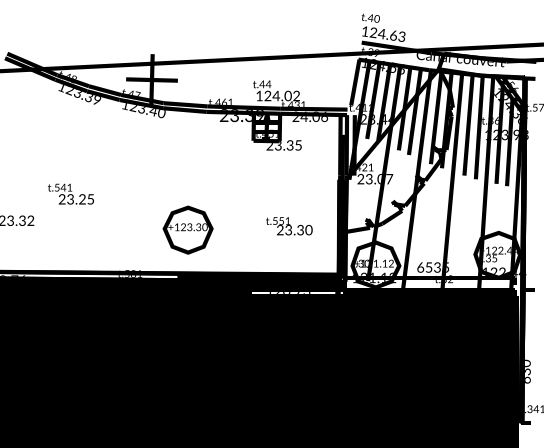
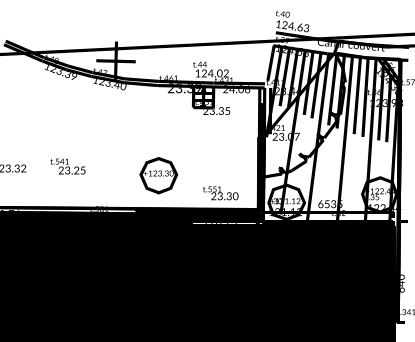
text: (70, 193) -> (67, 166), moved
text: (289, 226) -> (220, 193), moved
text: (187, 229) -> (158, 175), moved
text: (527, 371) -> (402, 283), 630 -> 640

